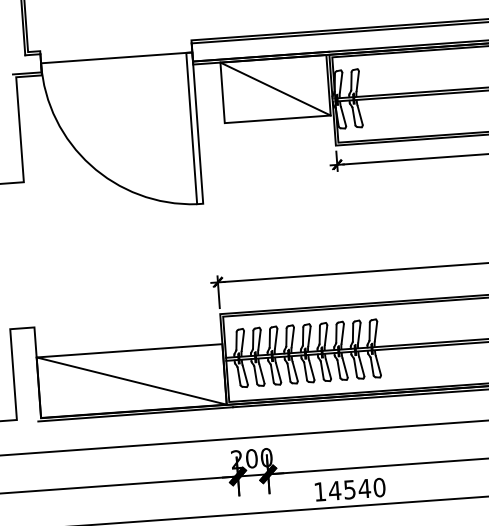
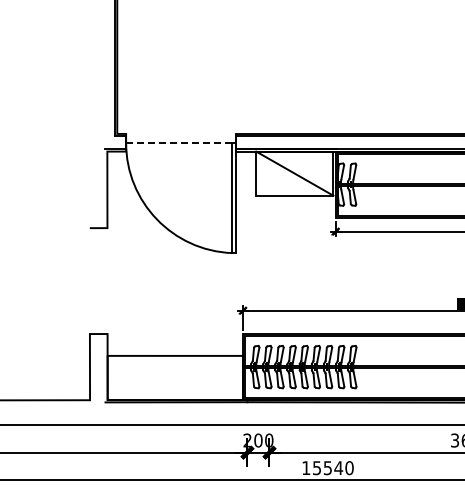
line: (117, 57) -> (181, 142), solid -> dashed
line: (131, 380) -> (175, 377), removed
text: (334, 491) -> (316, 468), 14540 -> 15540

